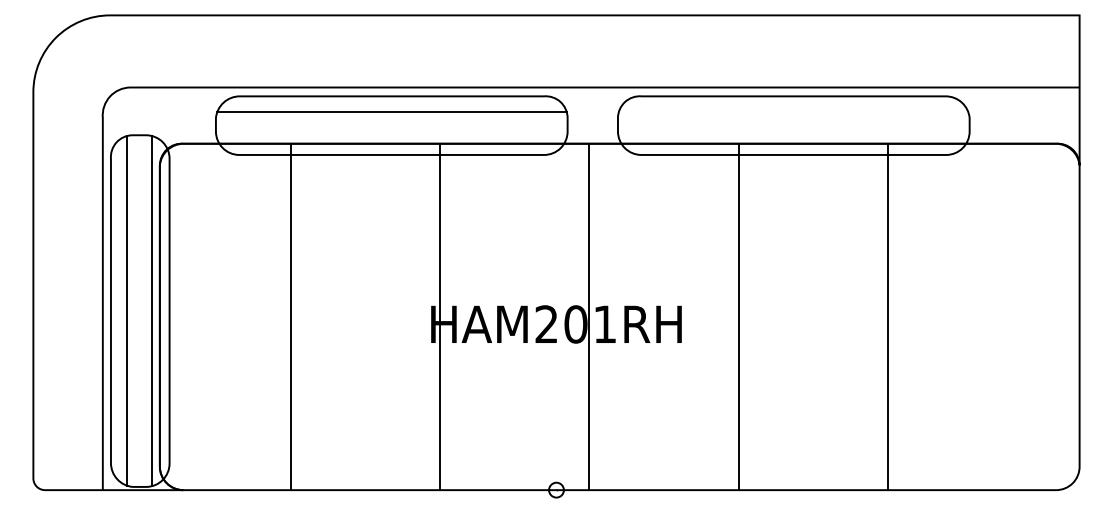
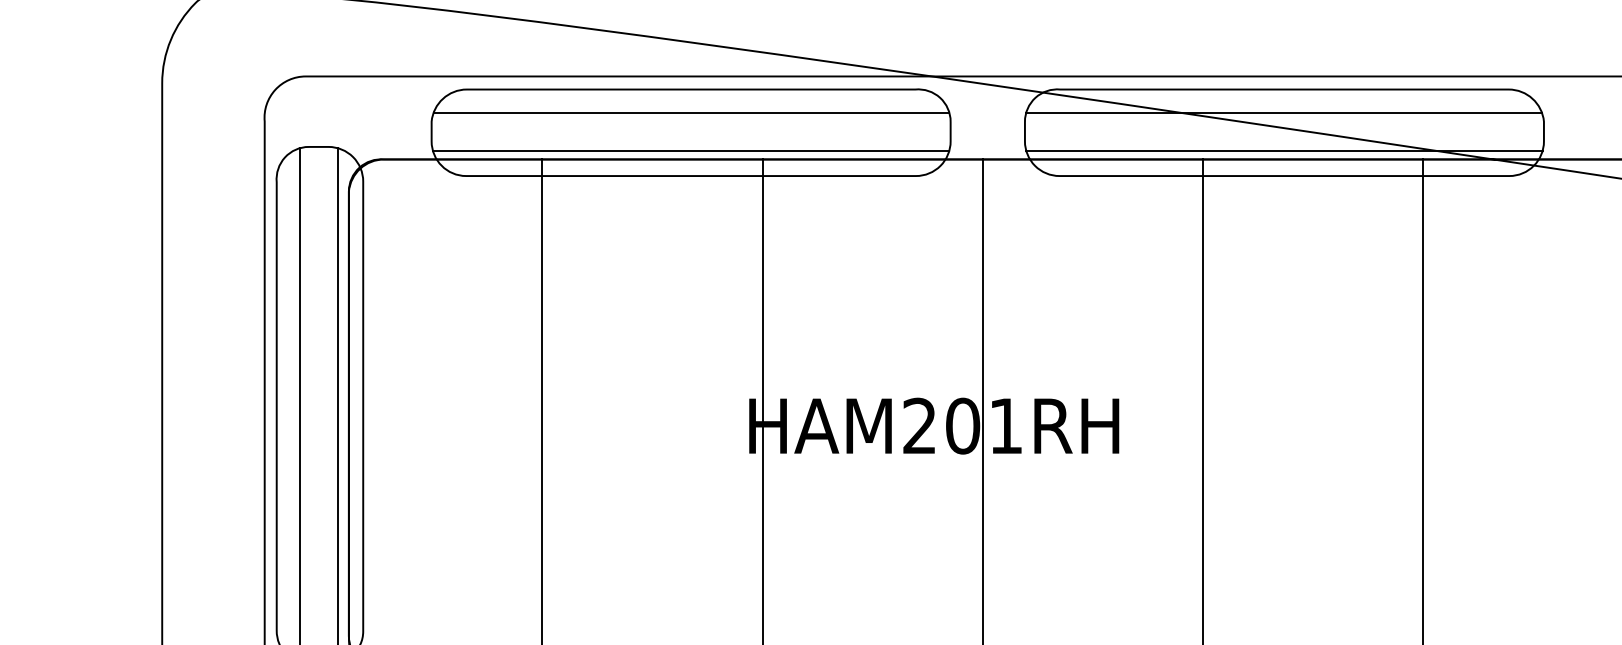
line: (793, 112) -> (1283, 113), added
line: (391, 137) -> (690, 150), added
line: (793, 137) -> (1283, 150), added

